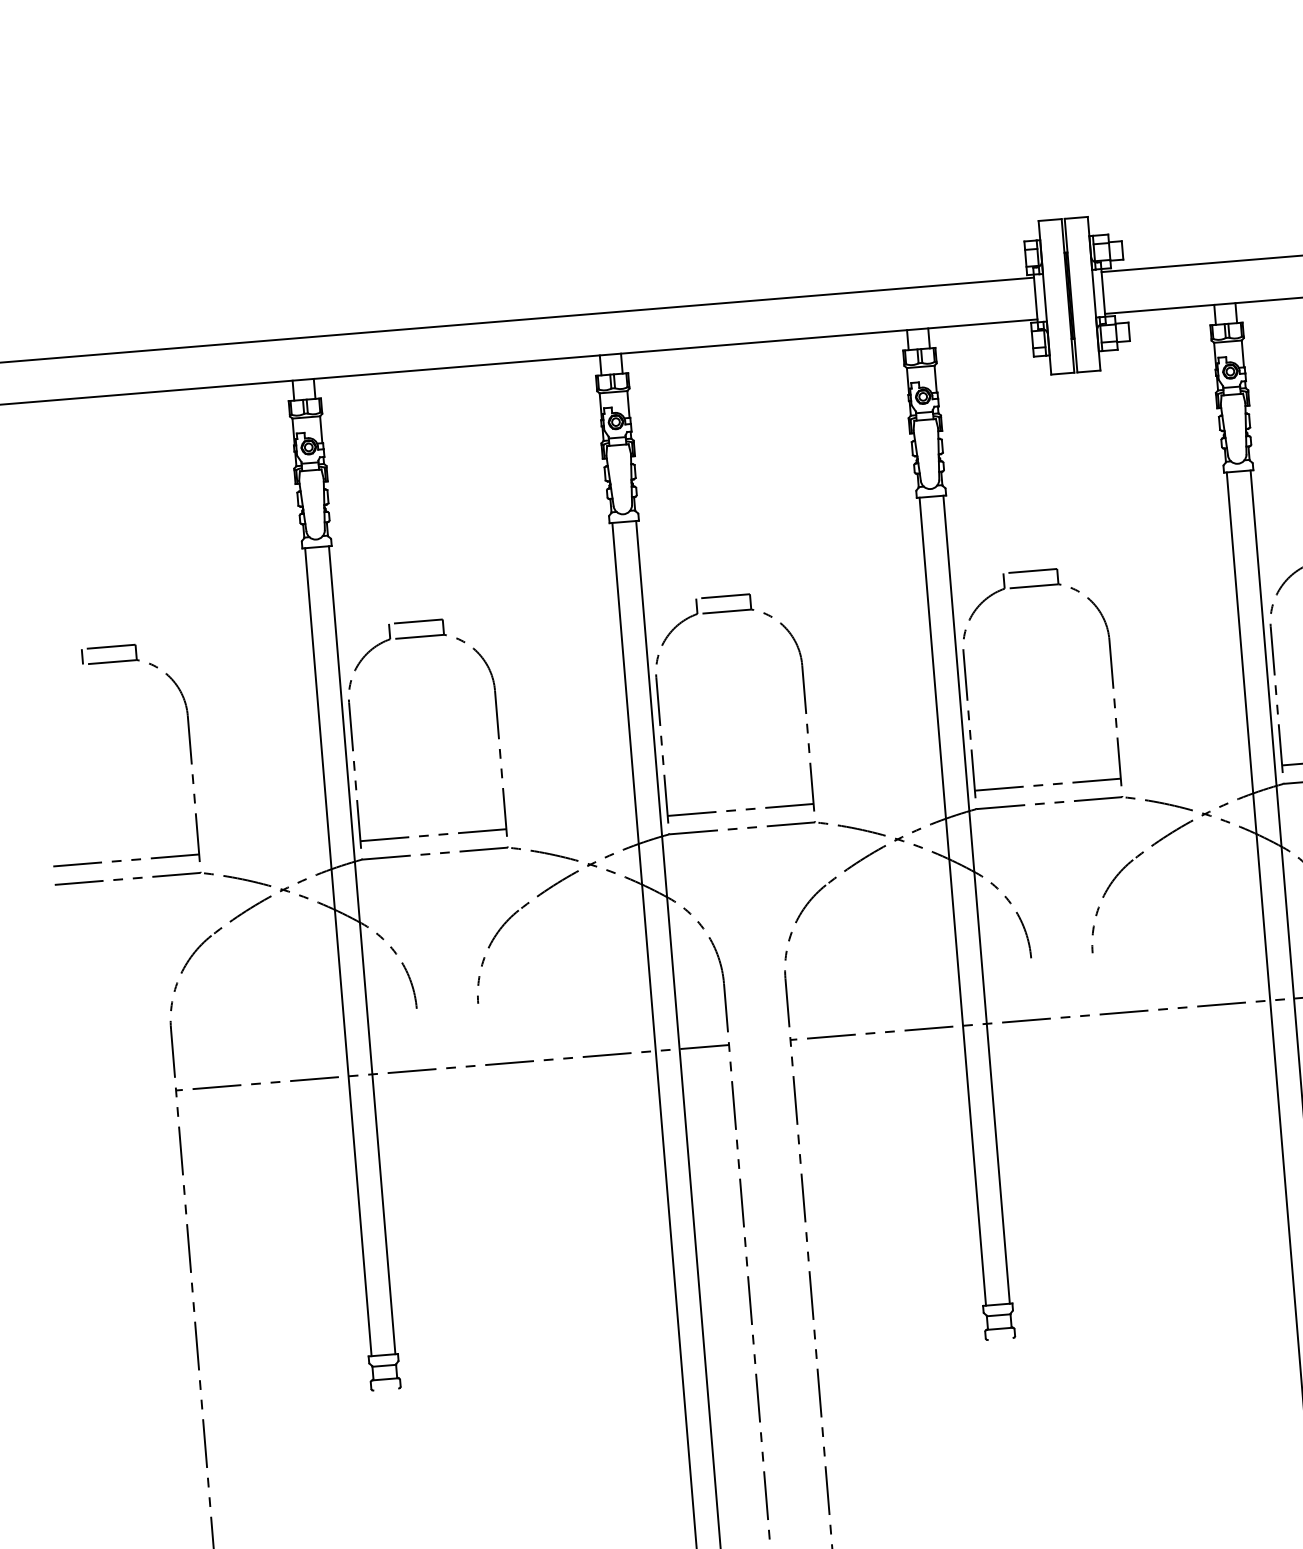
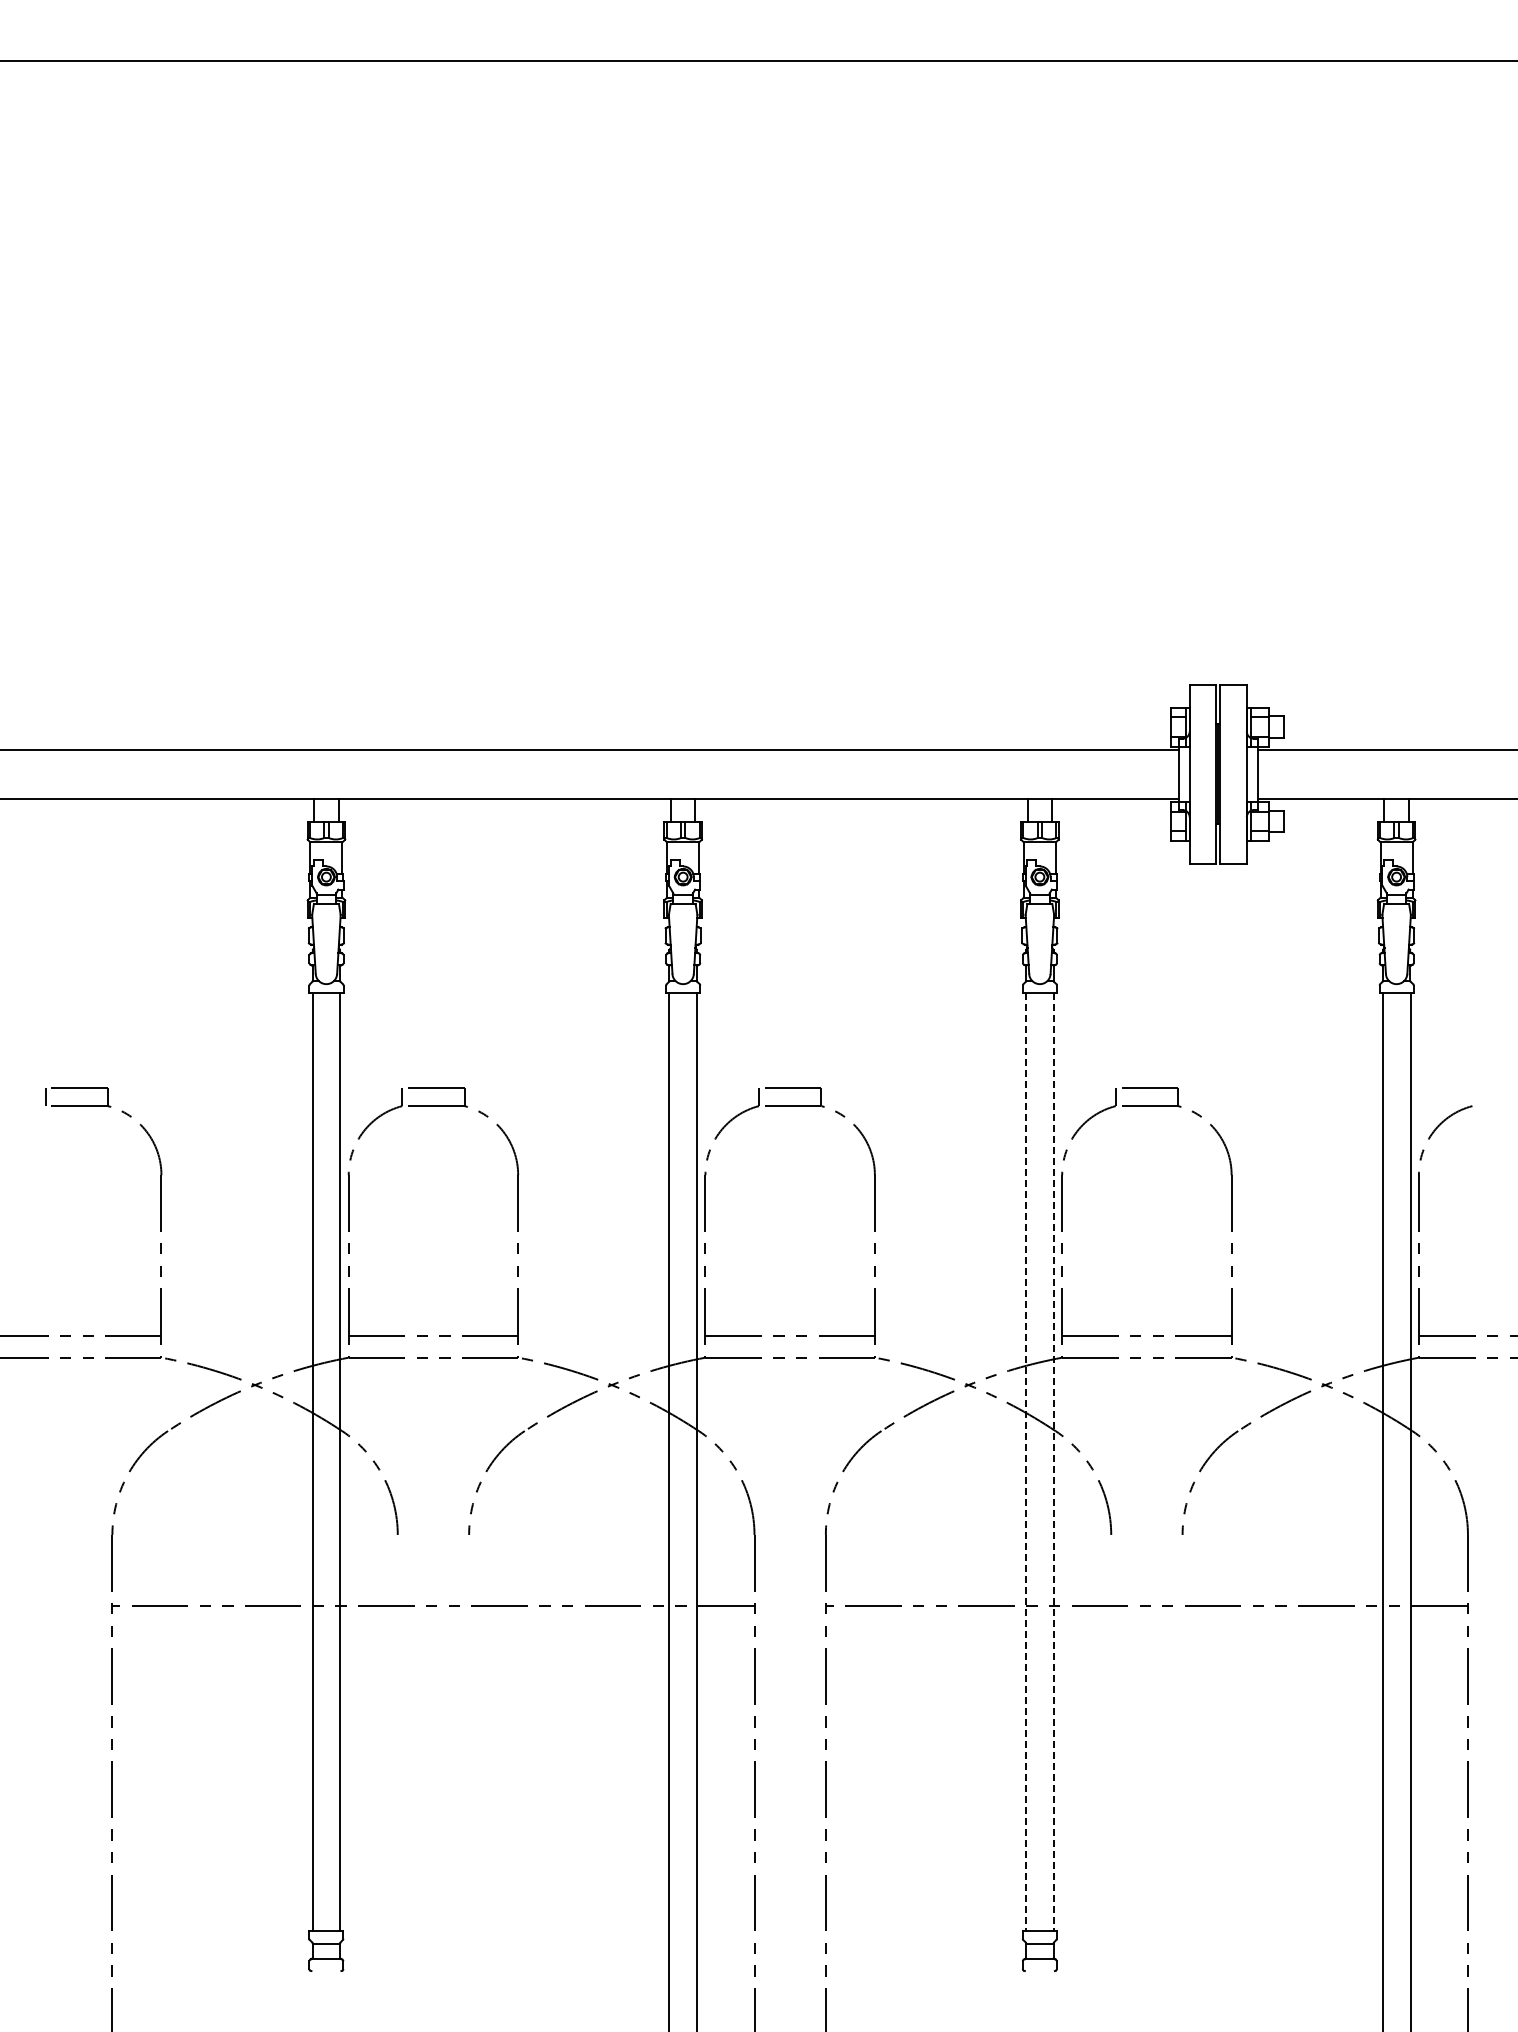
line: (976, 900) -> (1053, 1462), solid -> dashed
line: (953, 901) -> (1026, 1462), solid -> dashed

